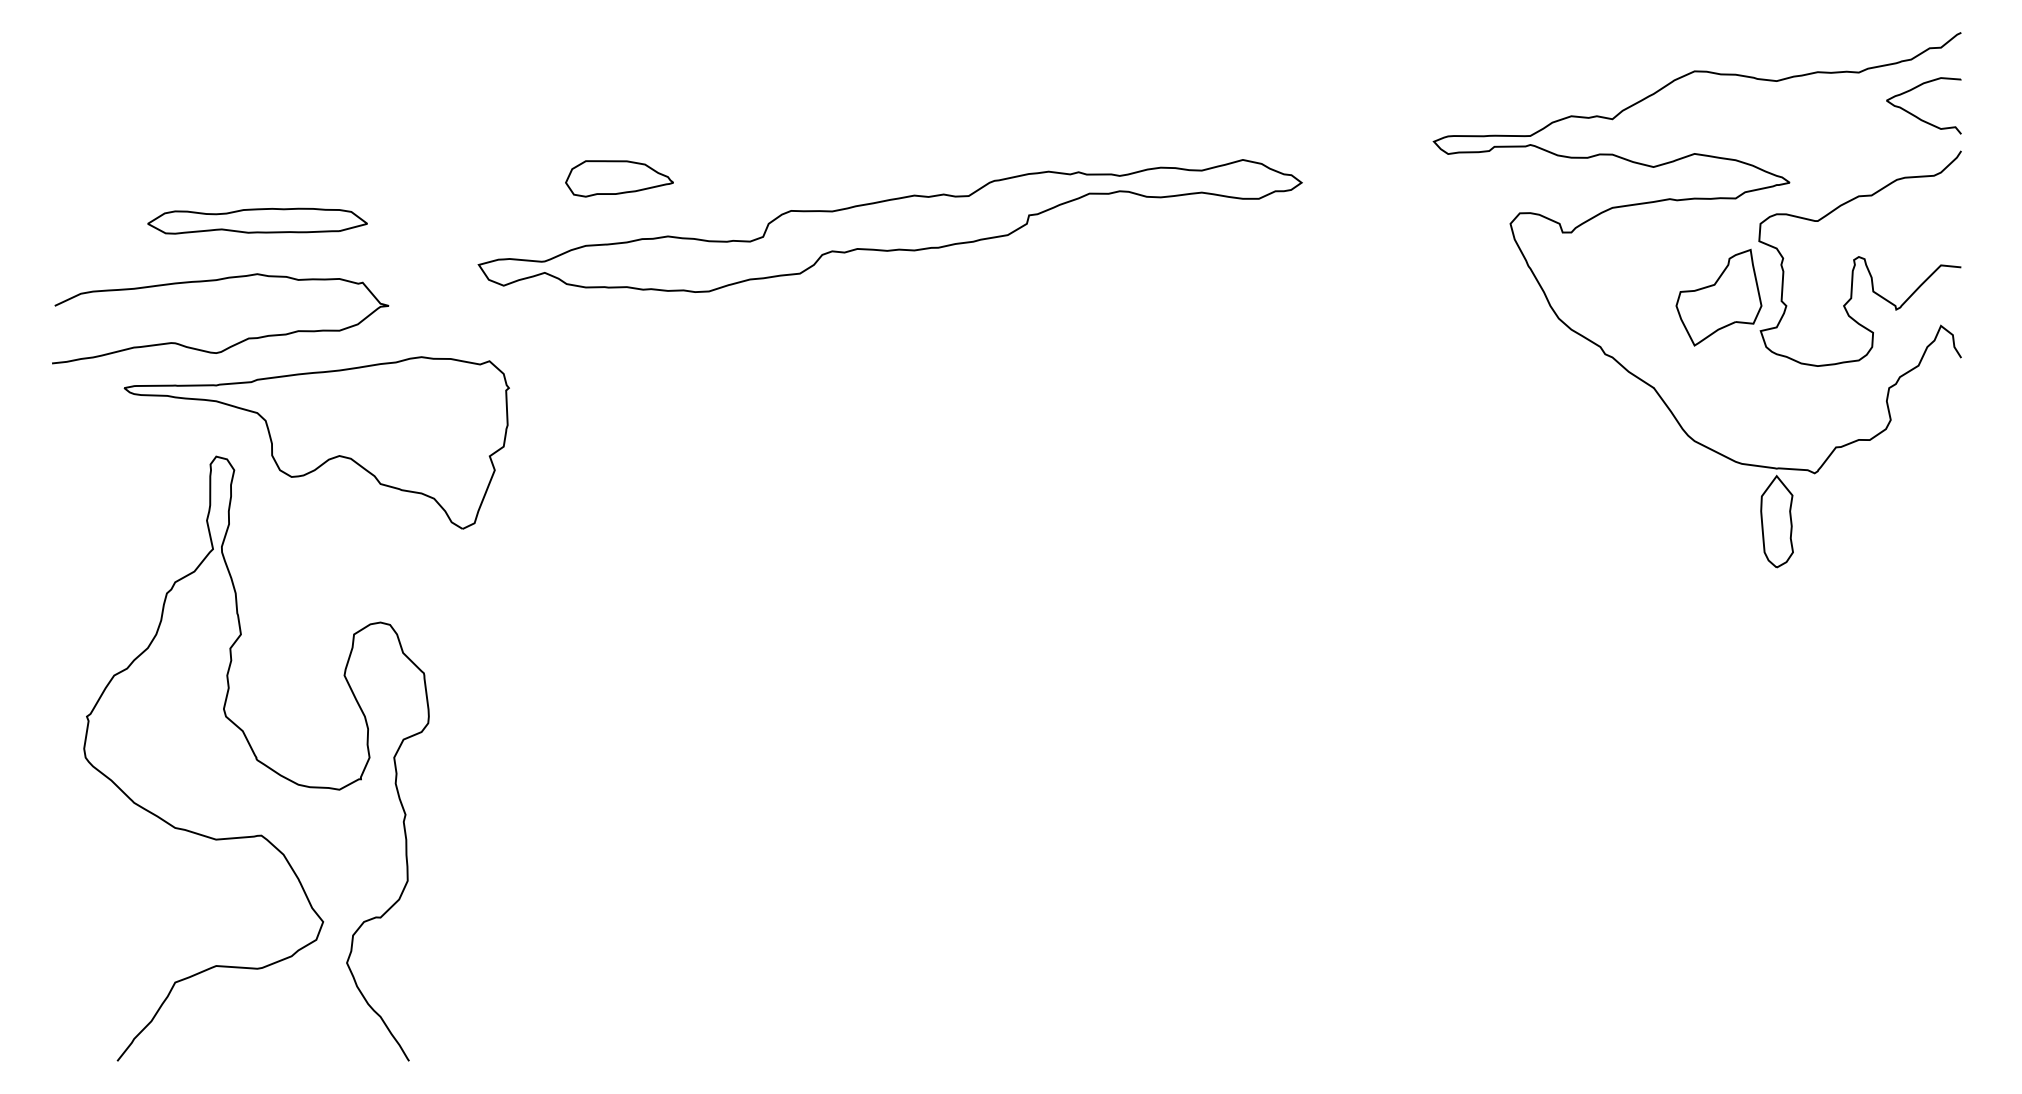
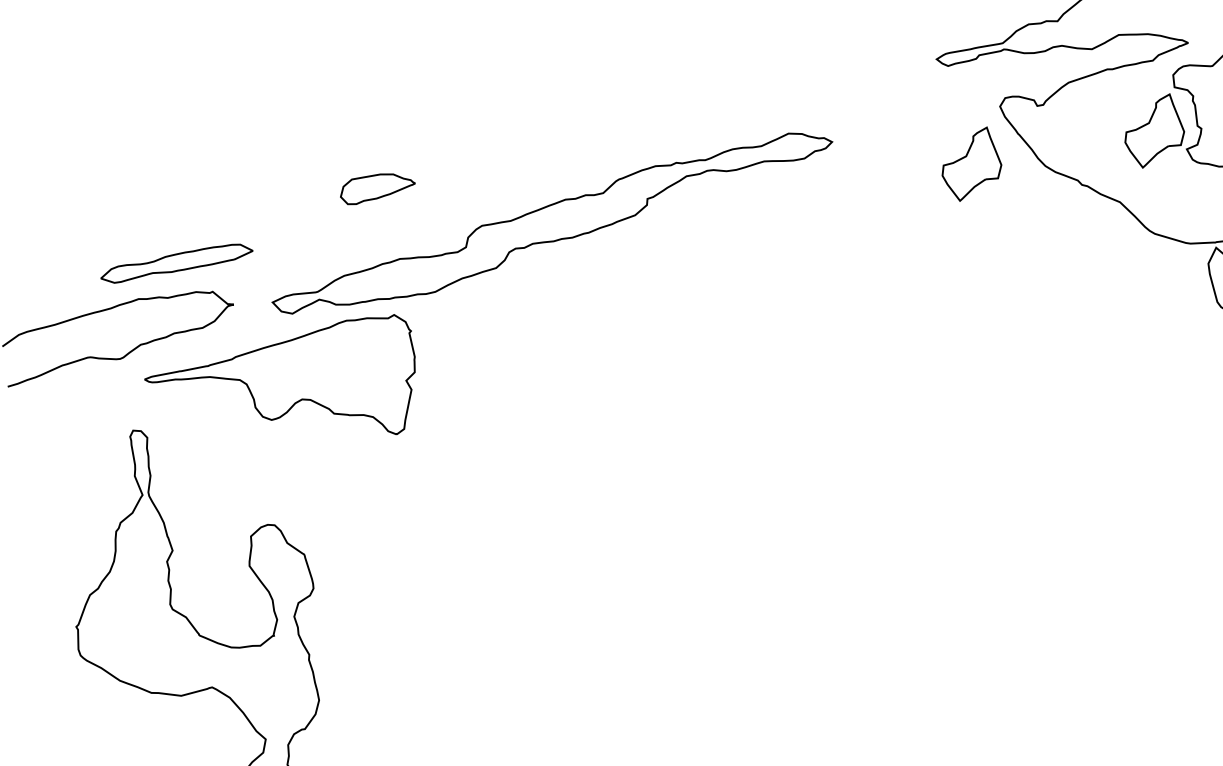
part: (257, 220) -> (176, 262), moved
part: (889, 225) -> (552, 223), moved
part: (1454, 297) -> (970, 164), added
part: (316, 442) -> (284, 392), moved

